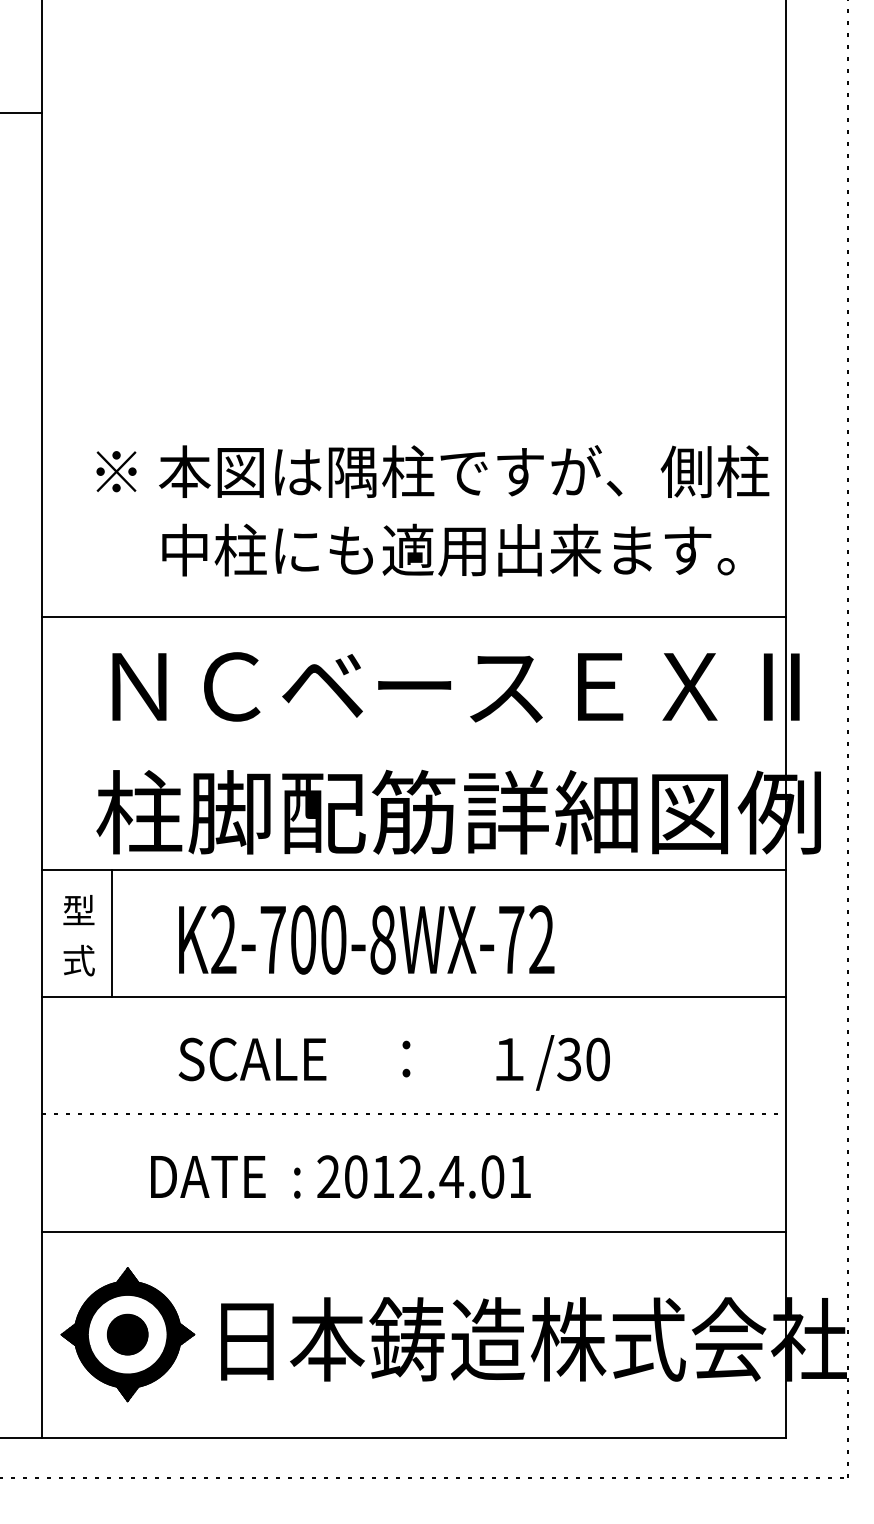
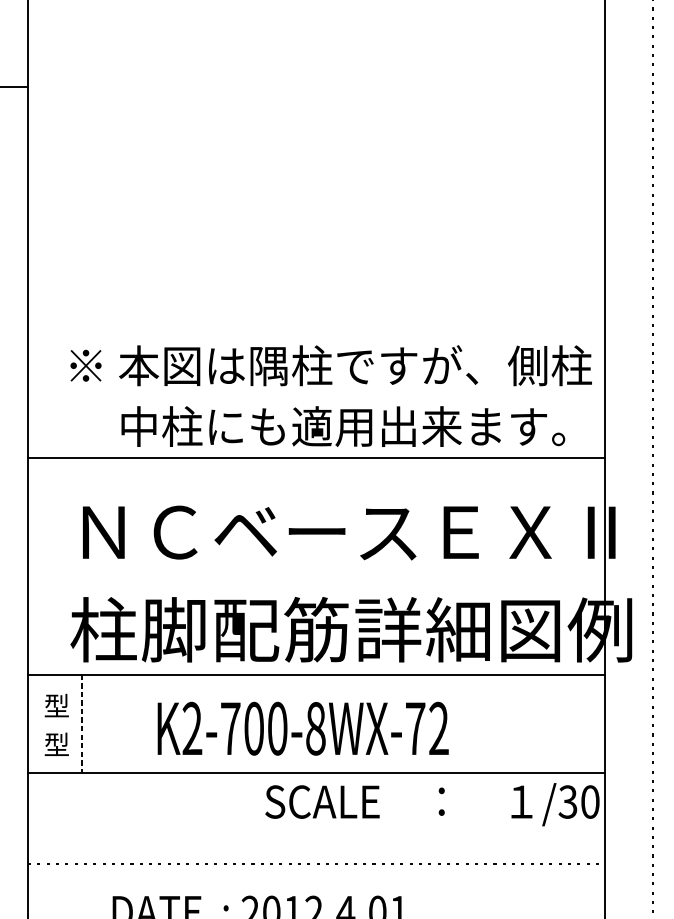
line: (413, 617) -> (316, 457), moved
line: (111, 934) -> (82, 724), solid -> dashed
text: (366, 939) -> (303, 728), moved
text: (78, 960) -> (56, 744), 式 -> 型
text: (393, 1062) -> (431, 804), moved

